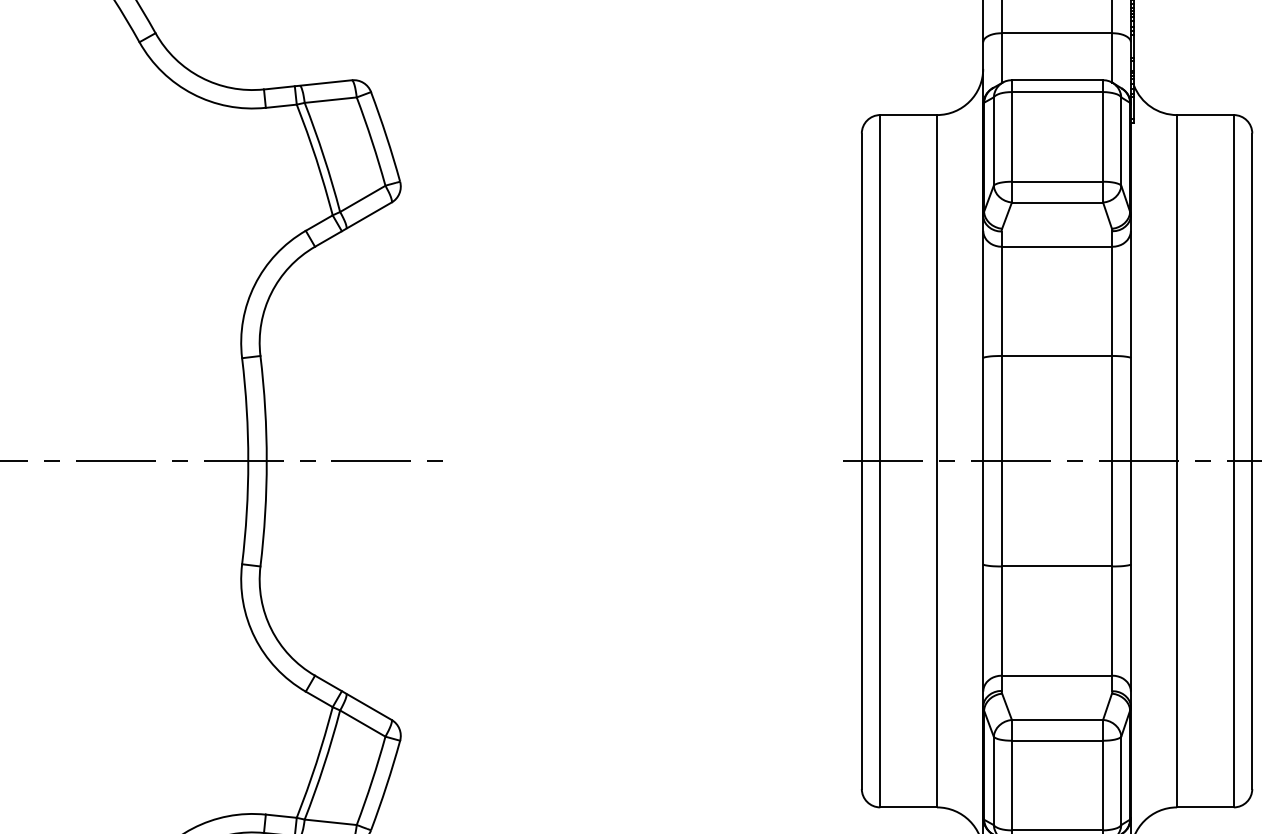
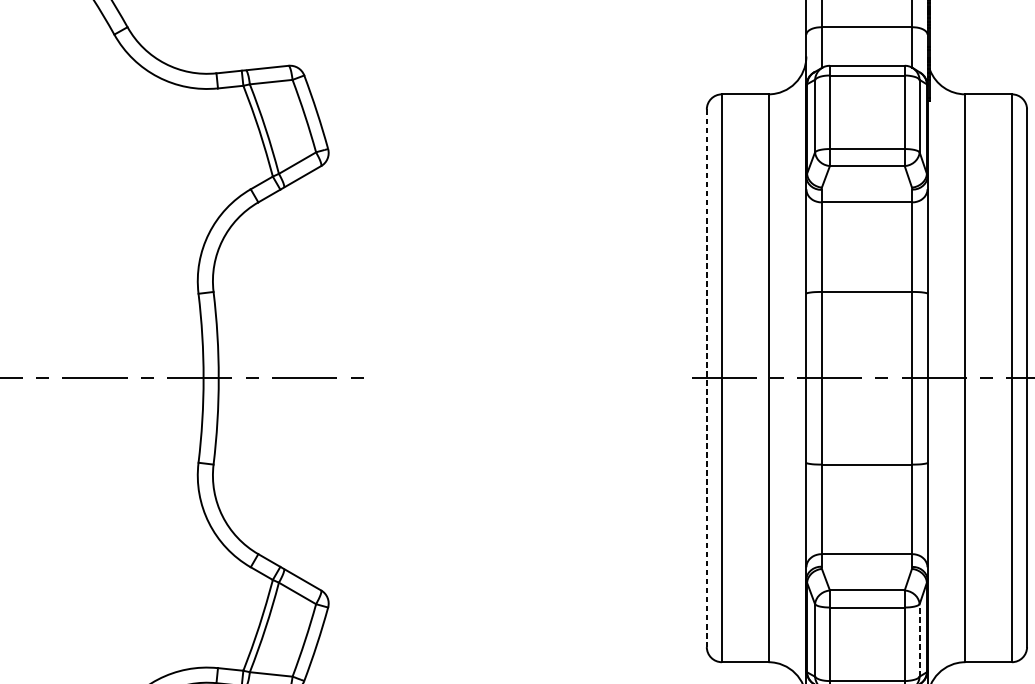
line: (861, 461) -> (706, 378), solid -> dashed
line: (1121, 780) -> (919, 640), solid -> dashed

